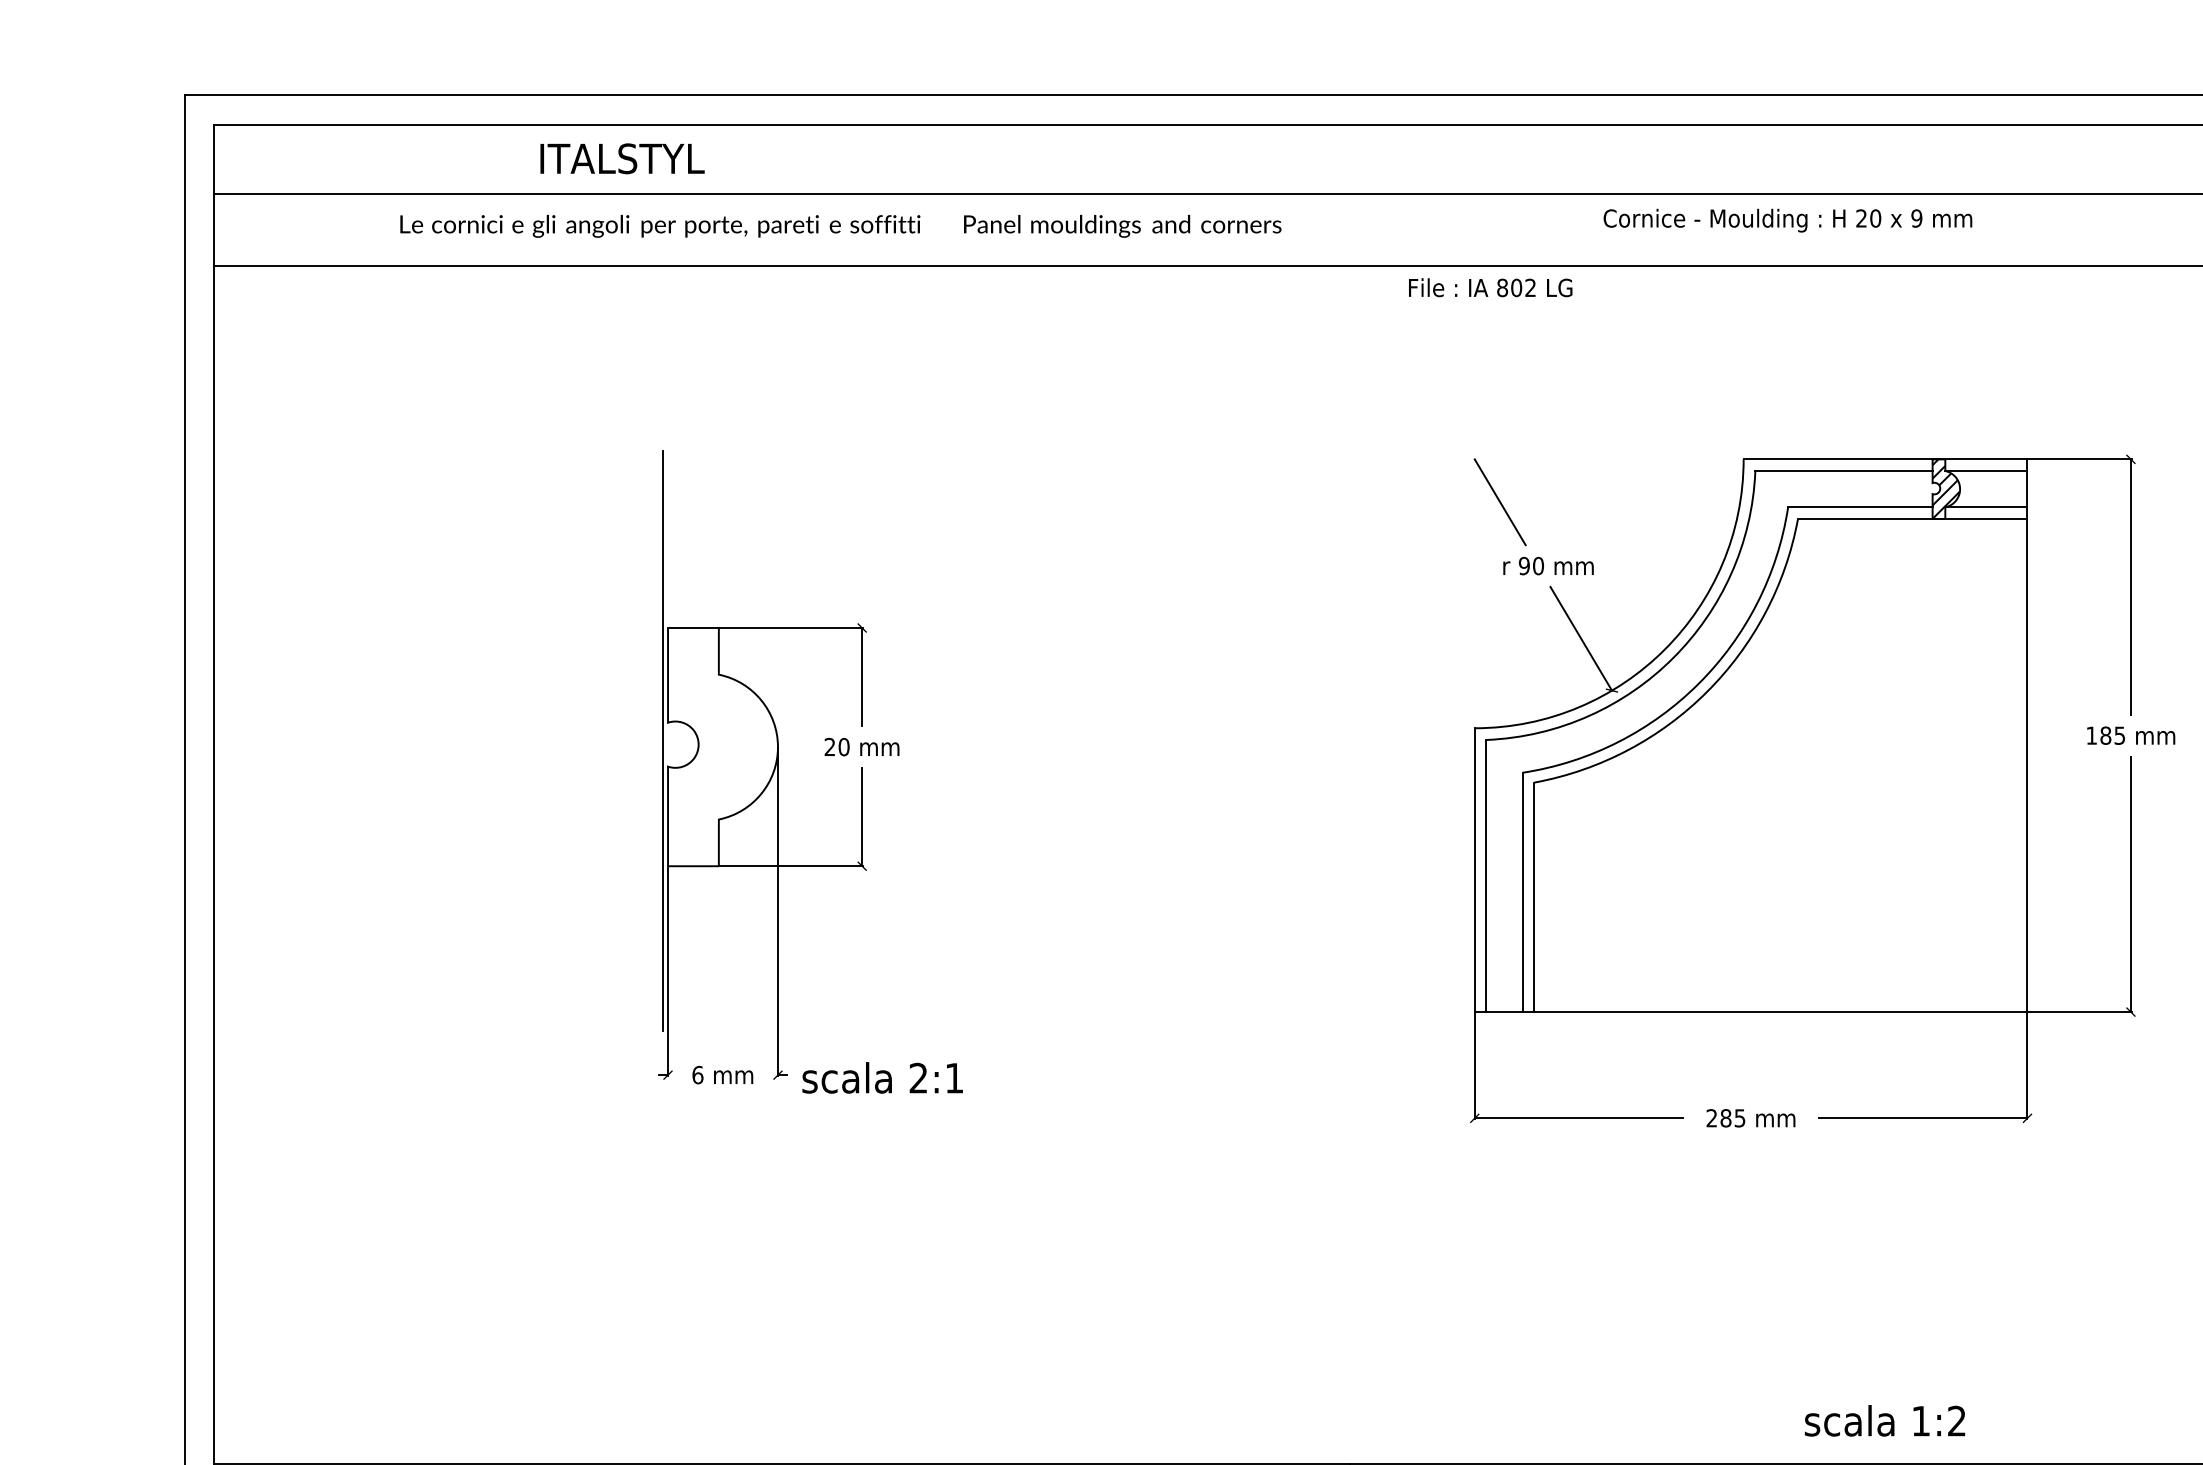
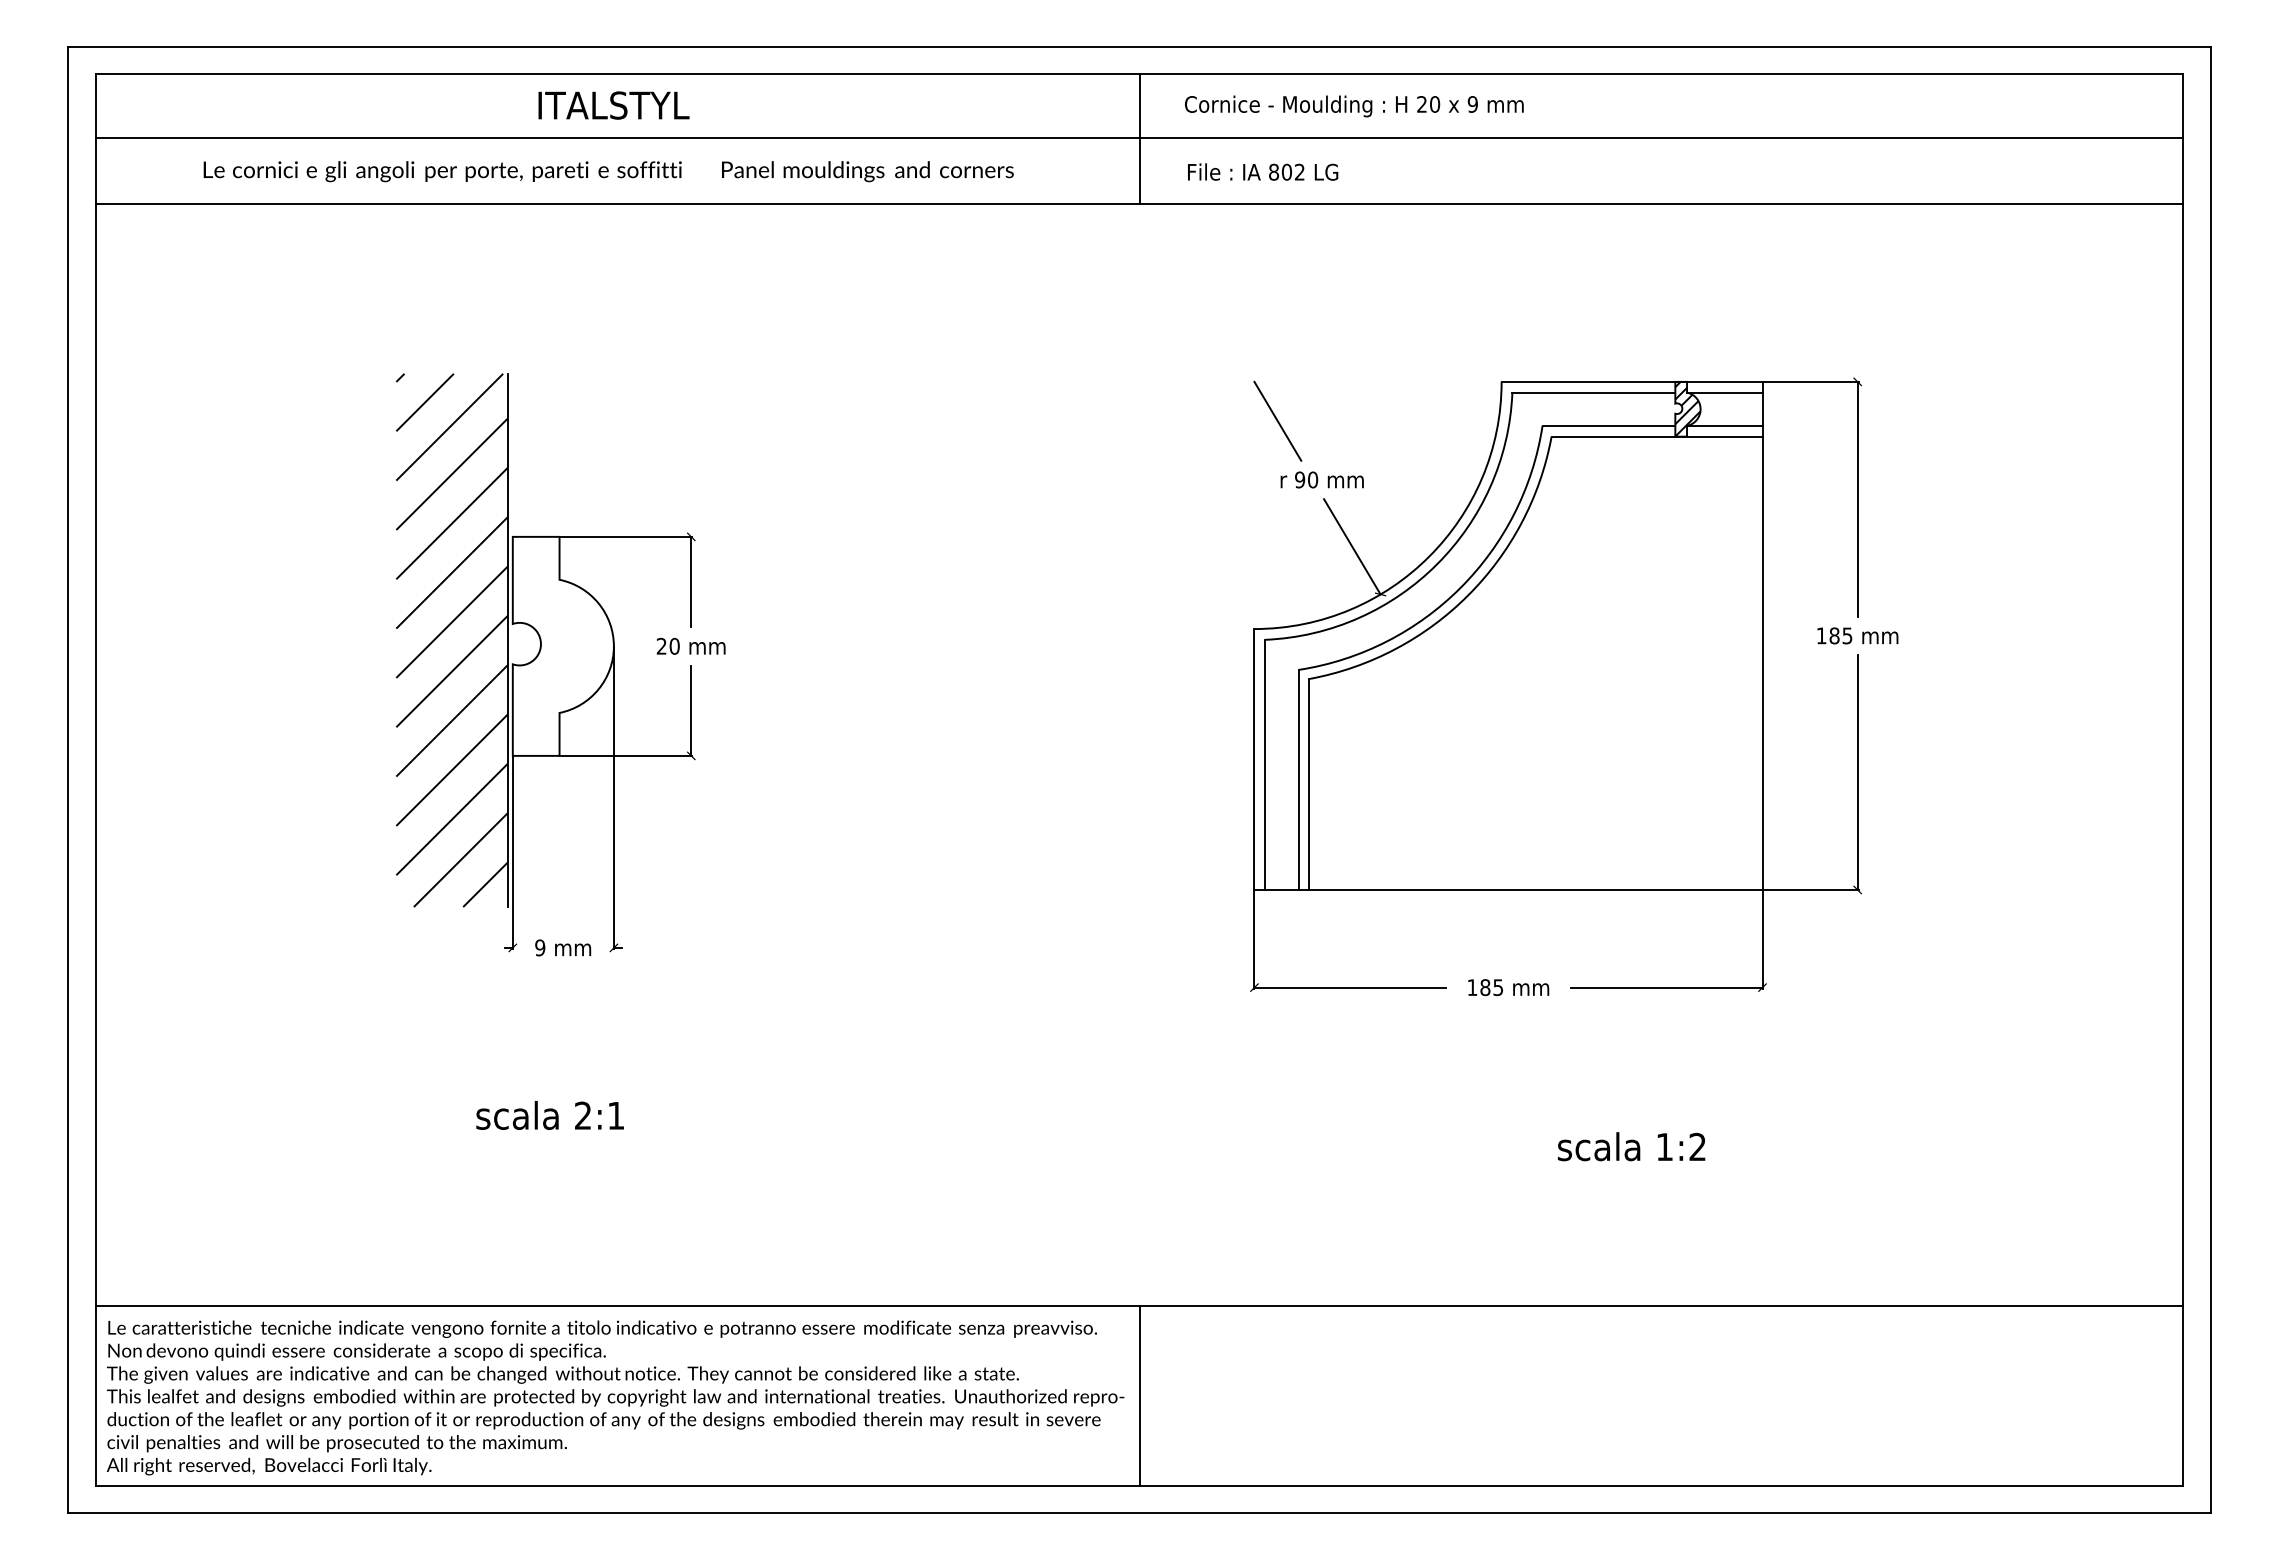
text: (621, 158) -> (613, 105), moved
line: (1349, 195) -> (1139, 139), added
text: (1788, 220) -> (1354, 106), moved
text: (840, 226) -> (608, 171), moved
text: (1491, 287) -> (1263, 171), moved
hatch: (602, 740) -> (452, 640), added
text: (698, 1074) -> (540, 947), 6 -> 9
text: (881, 1077) -> (549, 1115), moved
text: (1711, 1118) -> (1472, 987), 285 -> 185
text: (1884, 1420) -> (1631, 1146), moved

